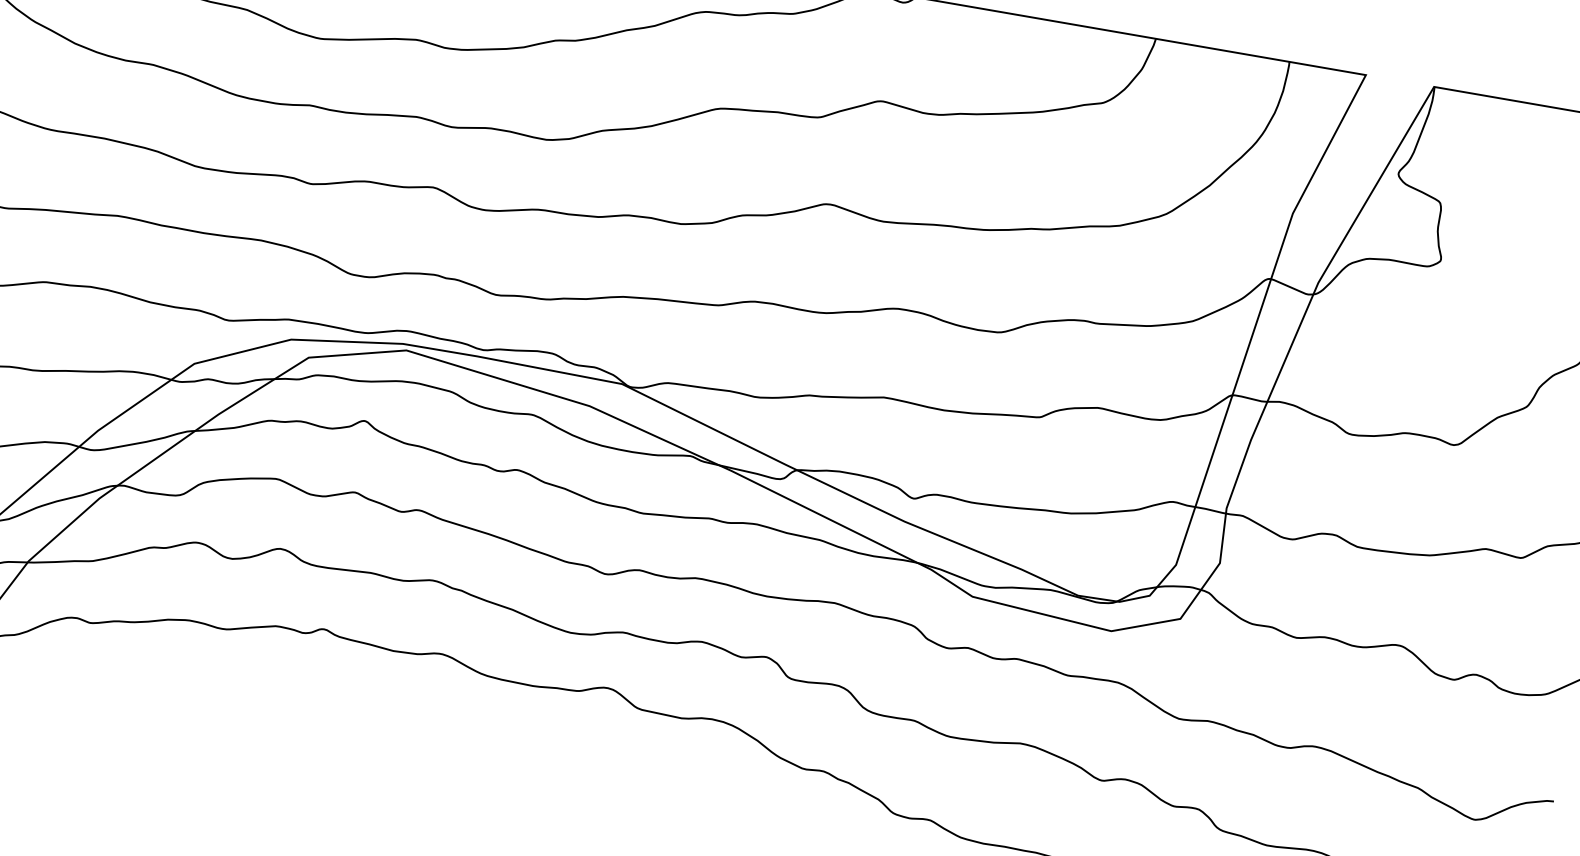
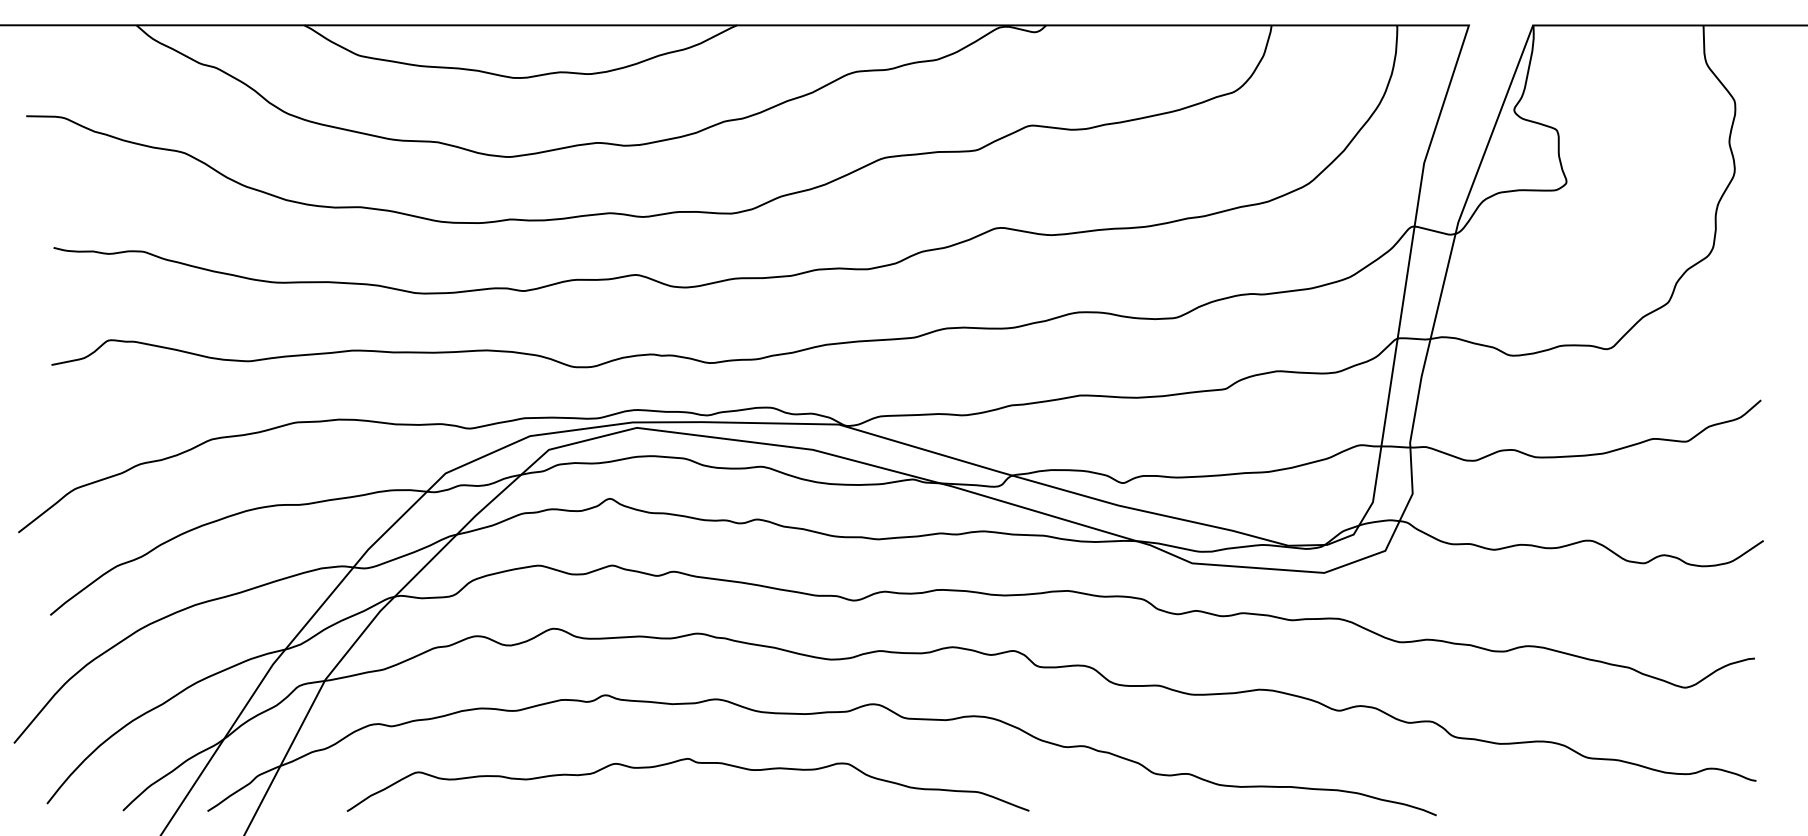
curve: (408, 718) -> (696, 763), added

